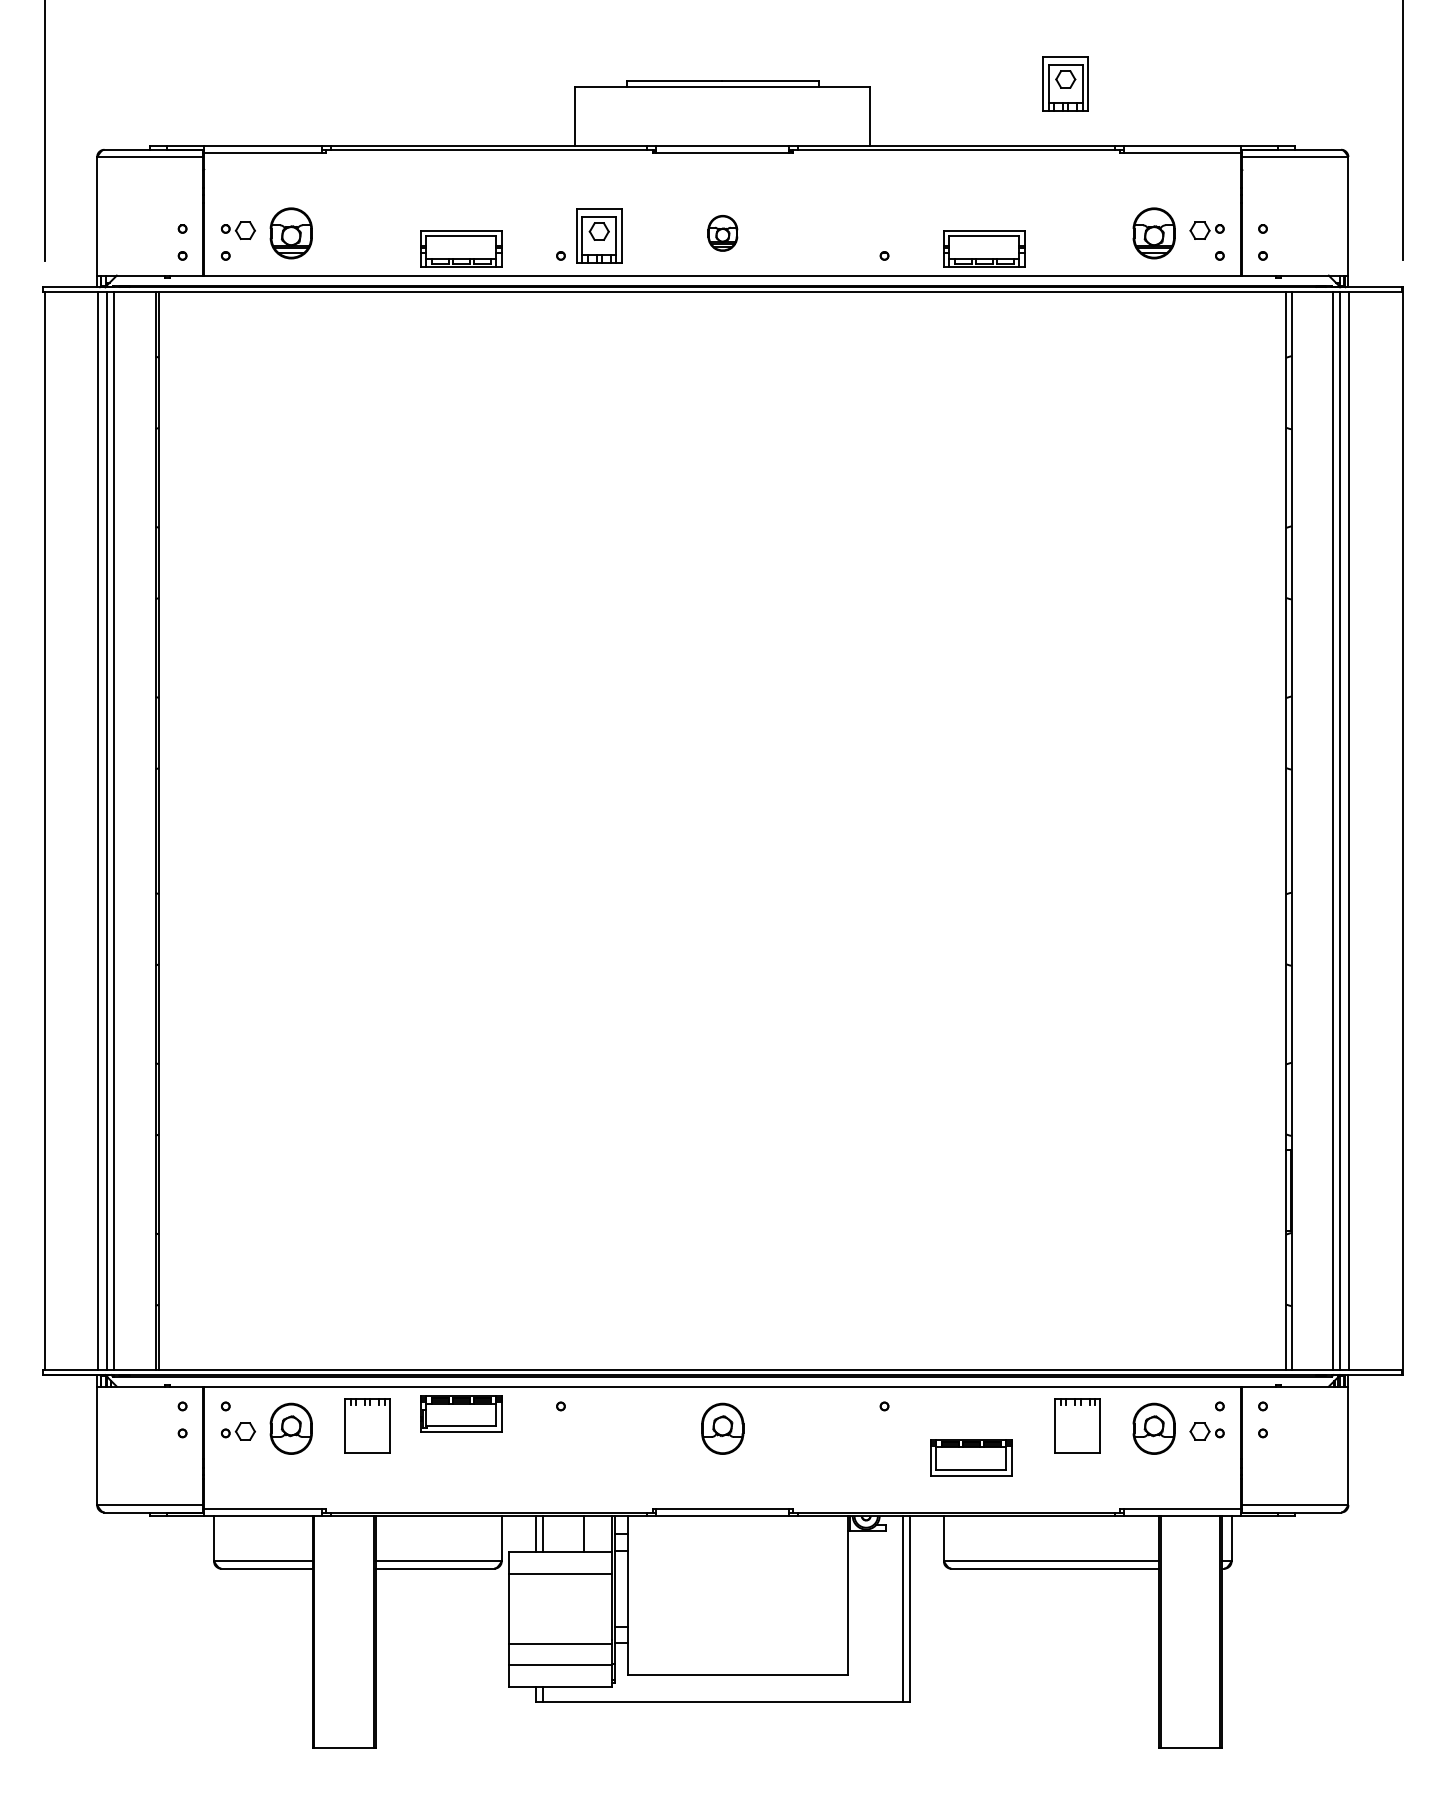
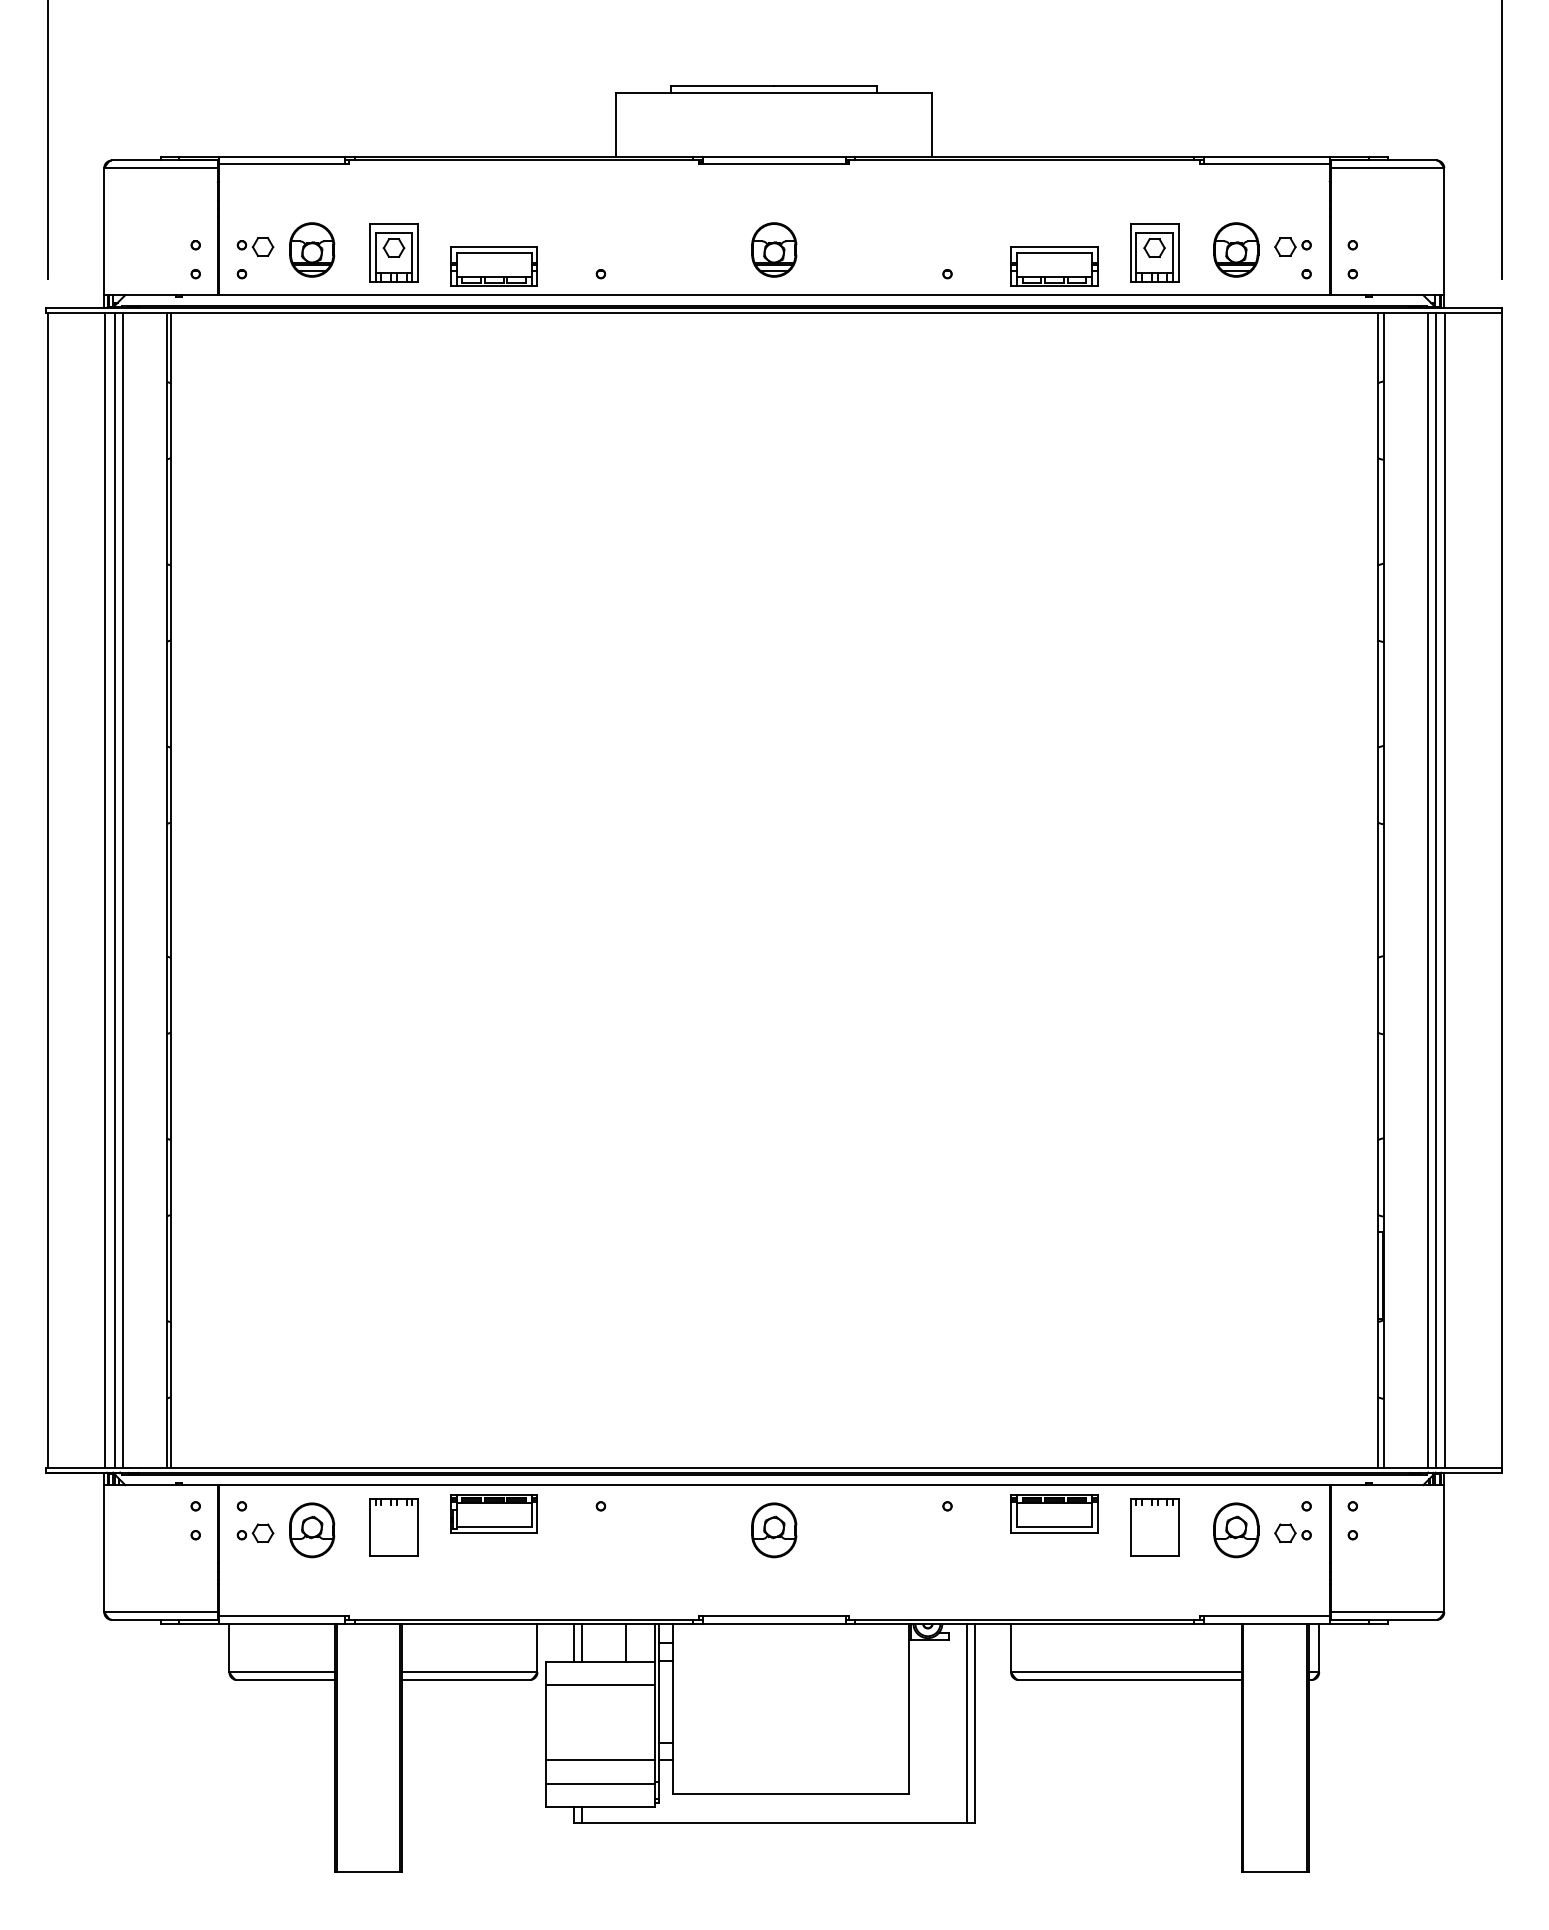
part: (1065, 83) -> (1154, 252), moved
part: (723, 232) -> (774, 249), size x1.43
part: (598, 235) -> (393, 252), moved
part: (971, 1457) -> (1054, 1513), moved

